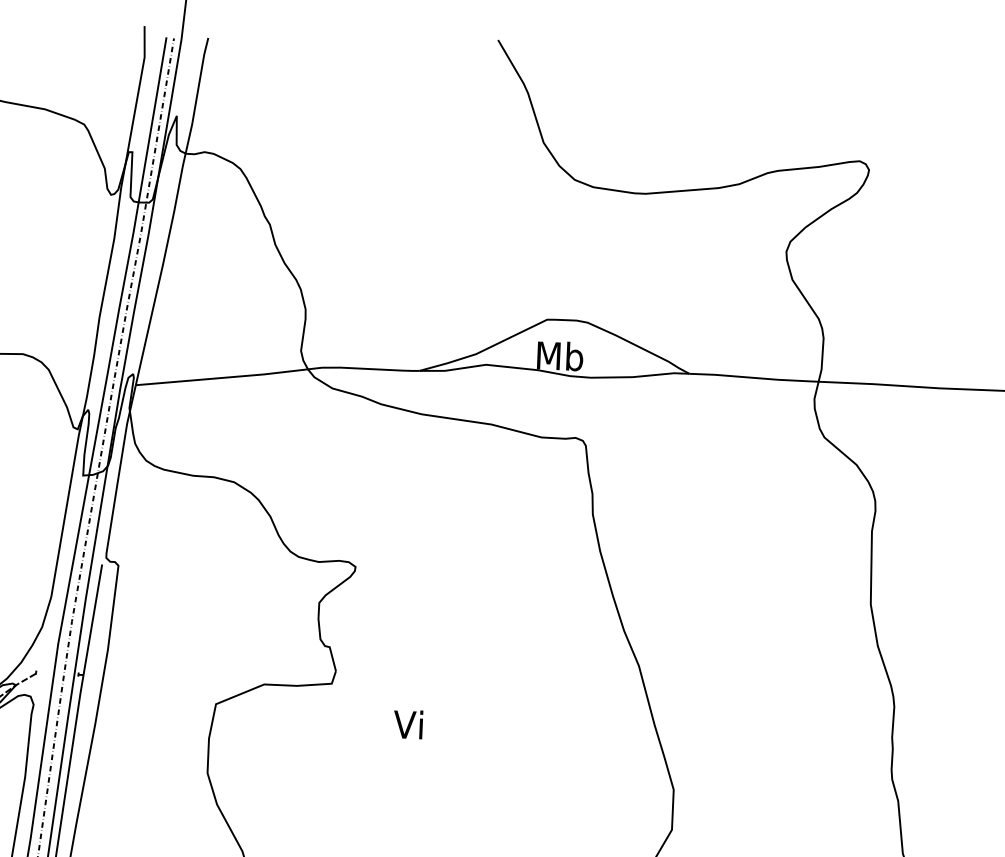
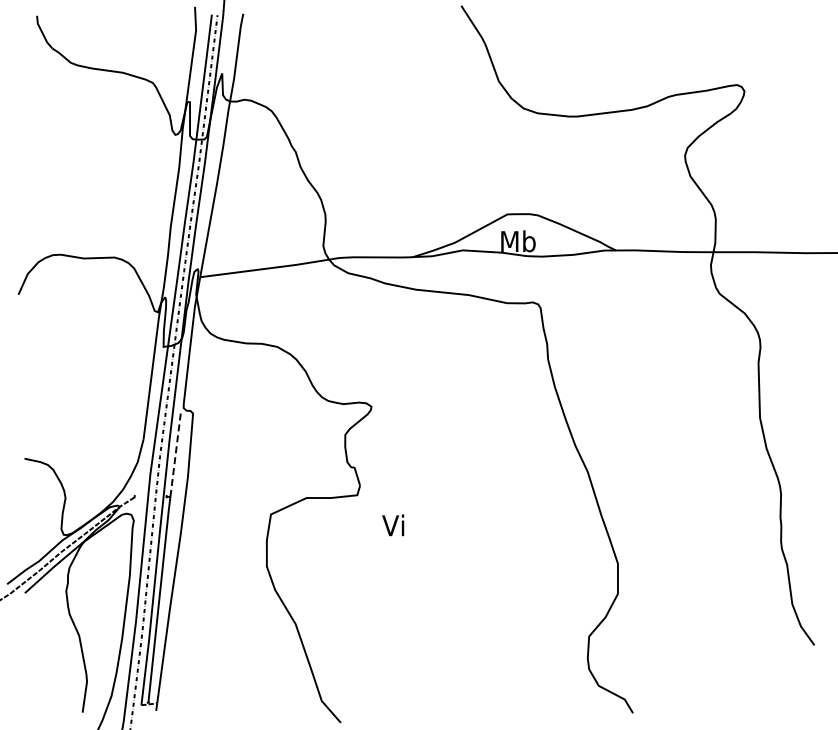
line: (92, 619) -> (175, 454), solid -> dashed
text: (408, 724) -> (393, 525), moved

